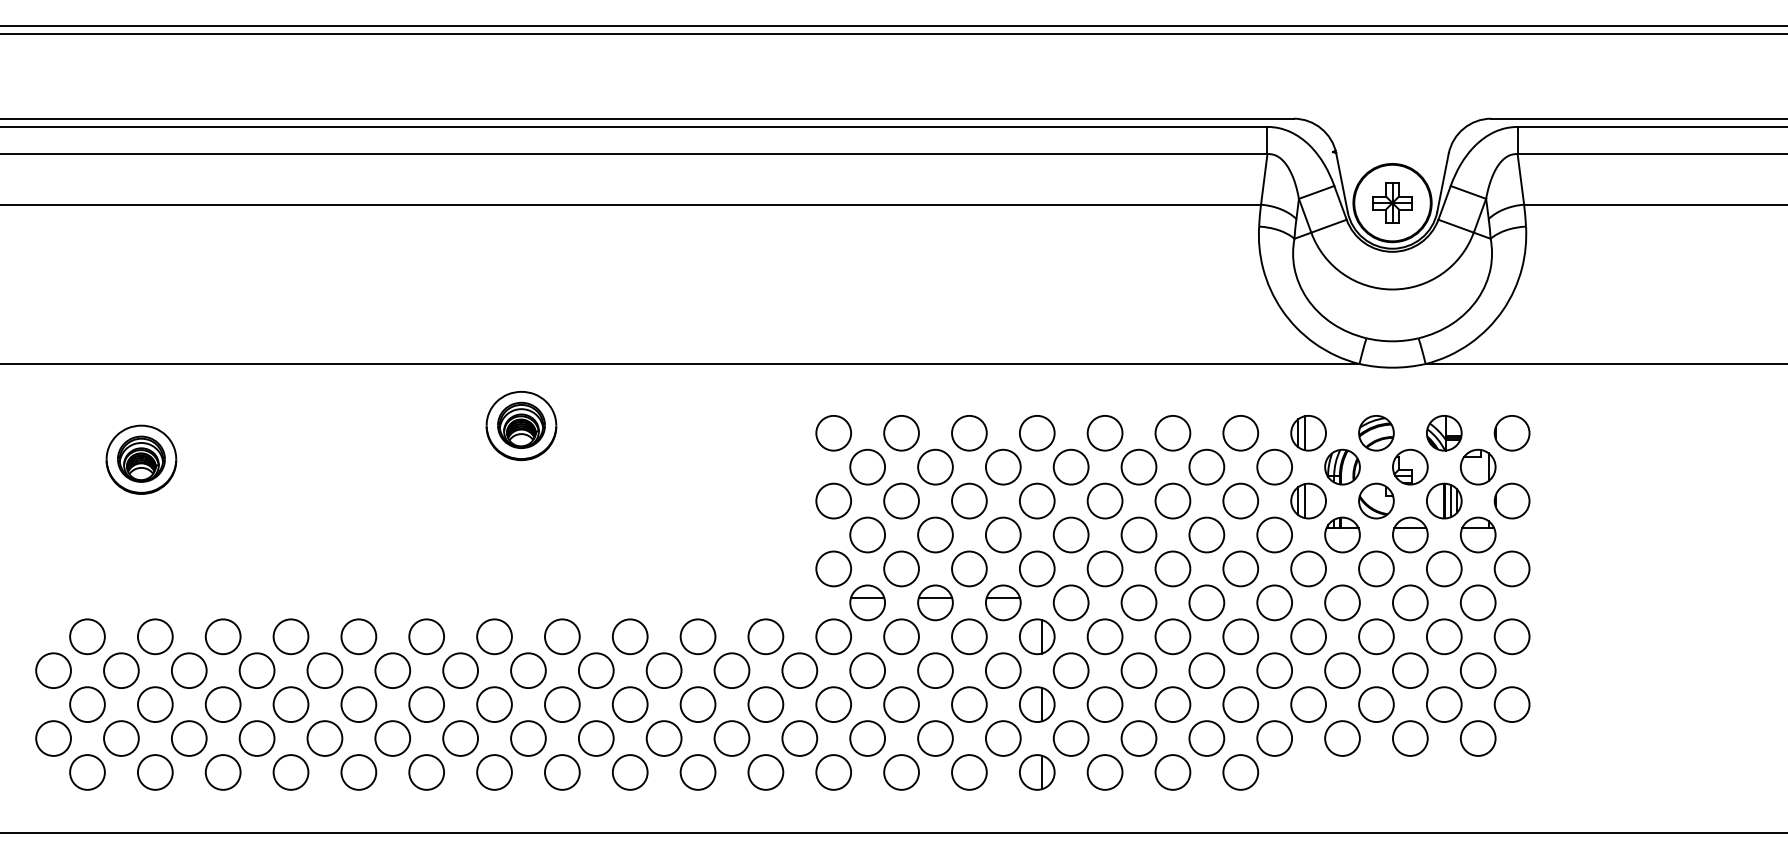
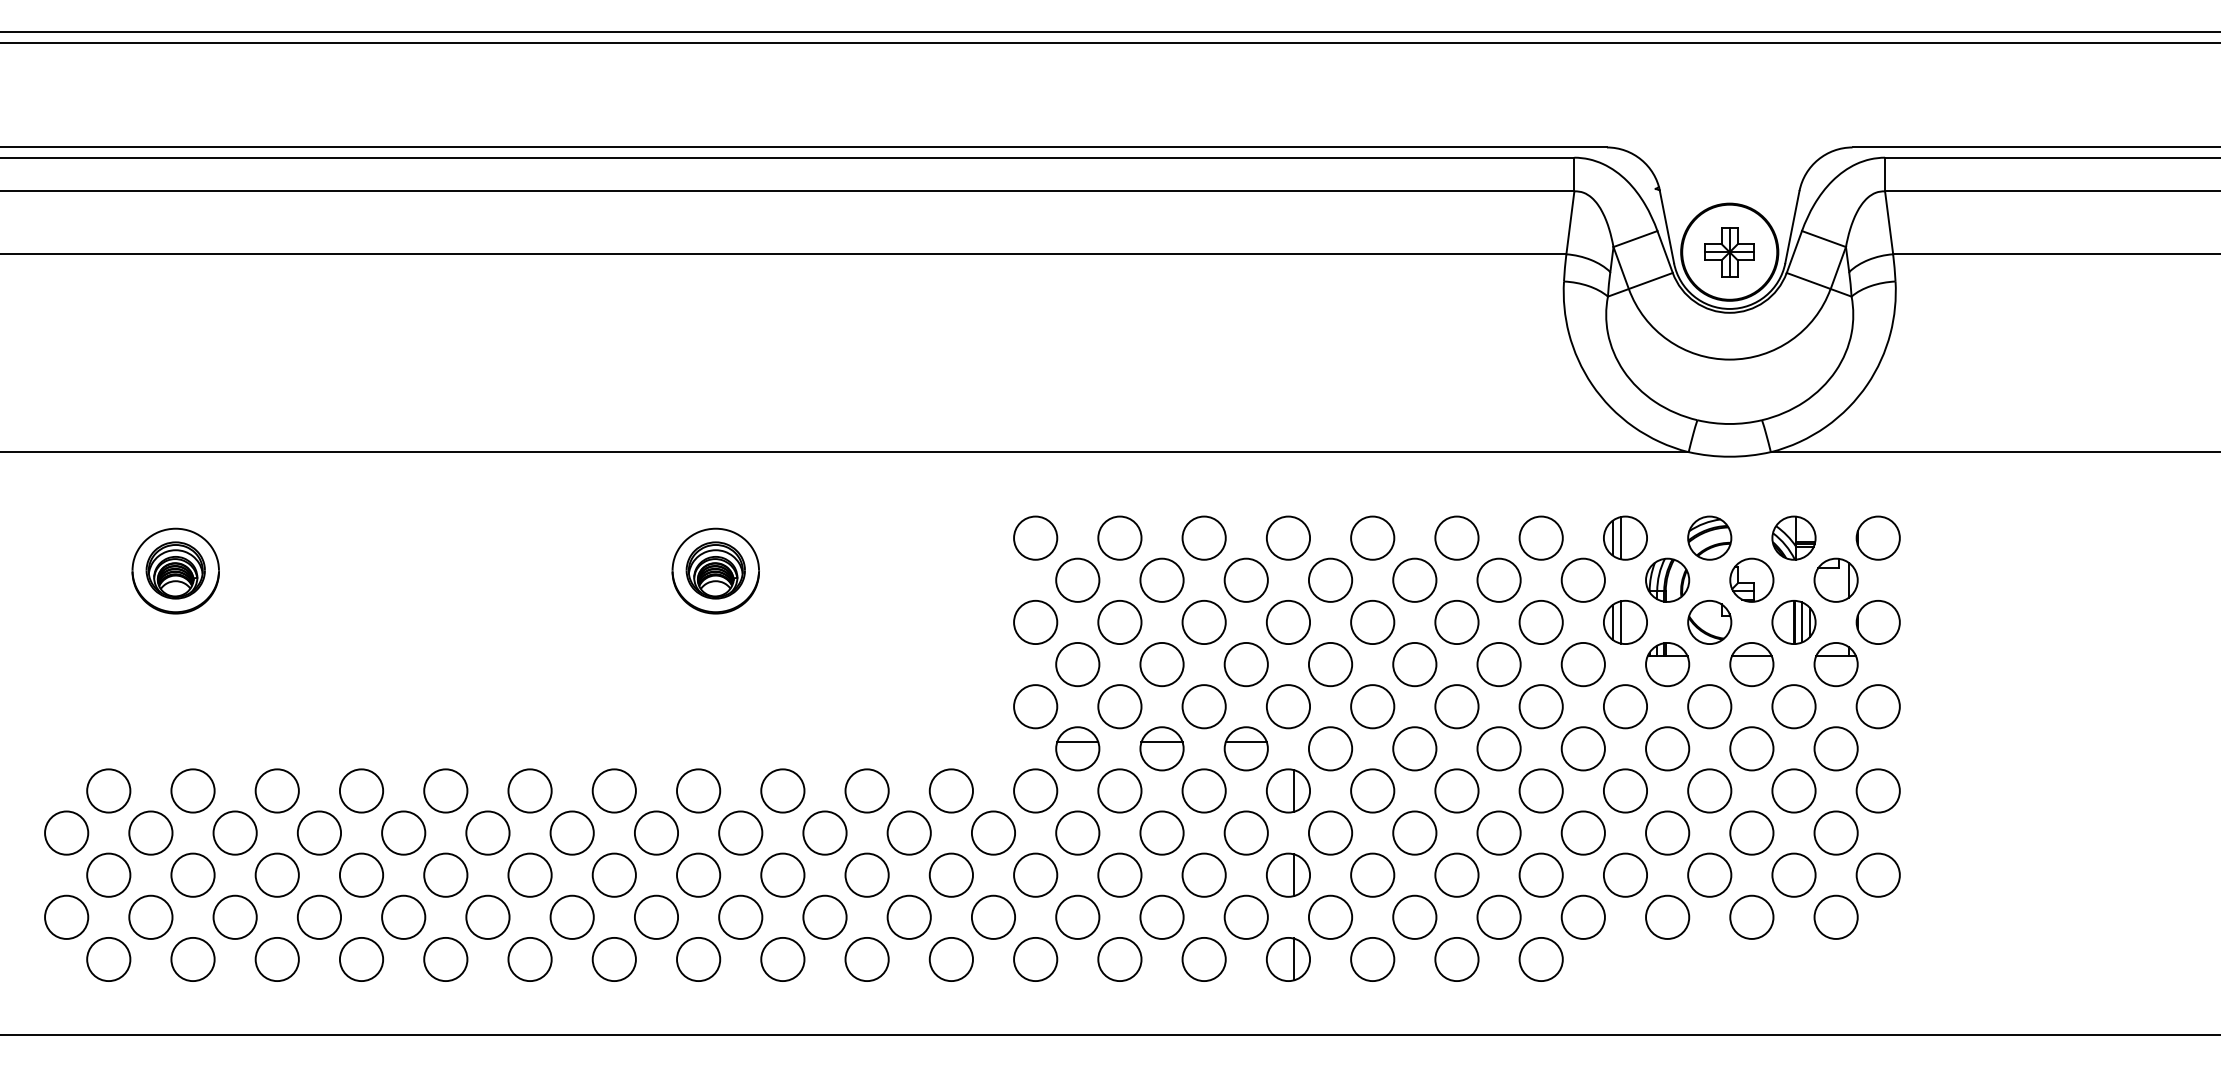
part: (521, 425) -> (715, 570), moved

